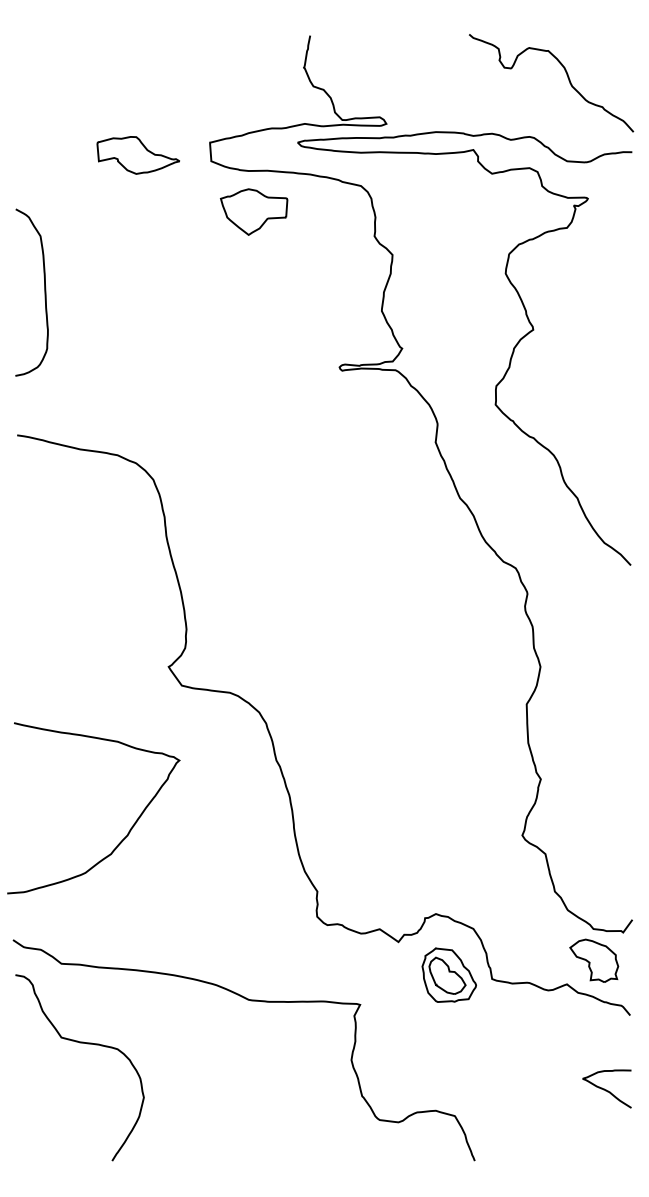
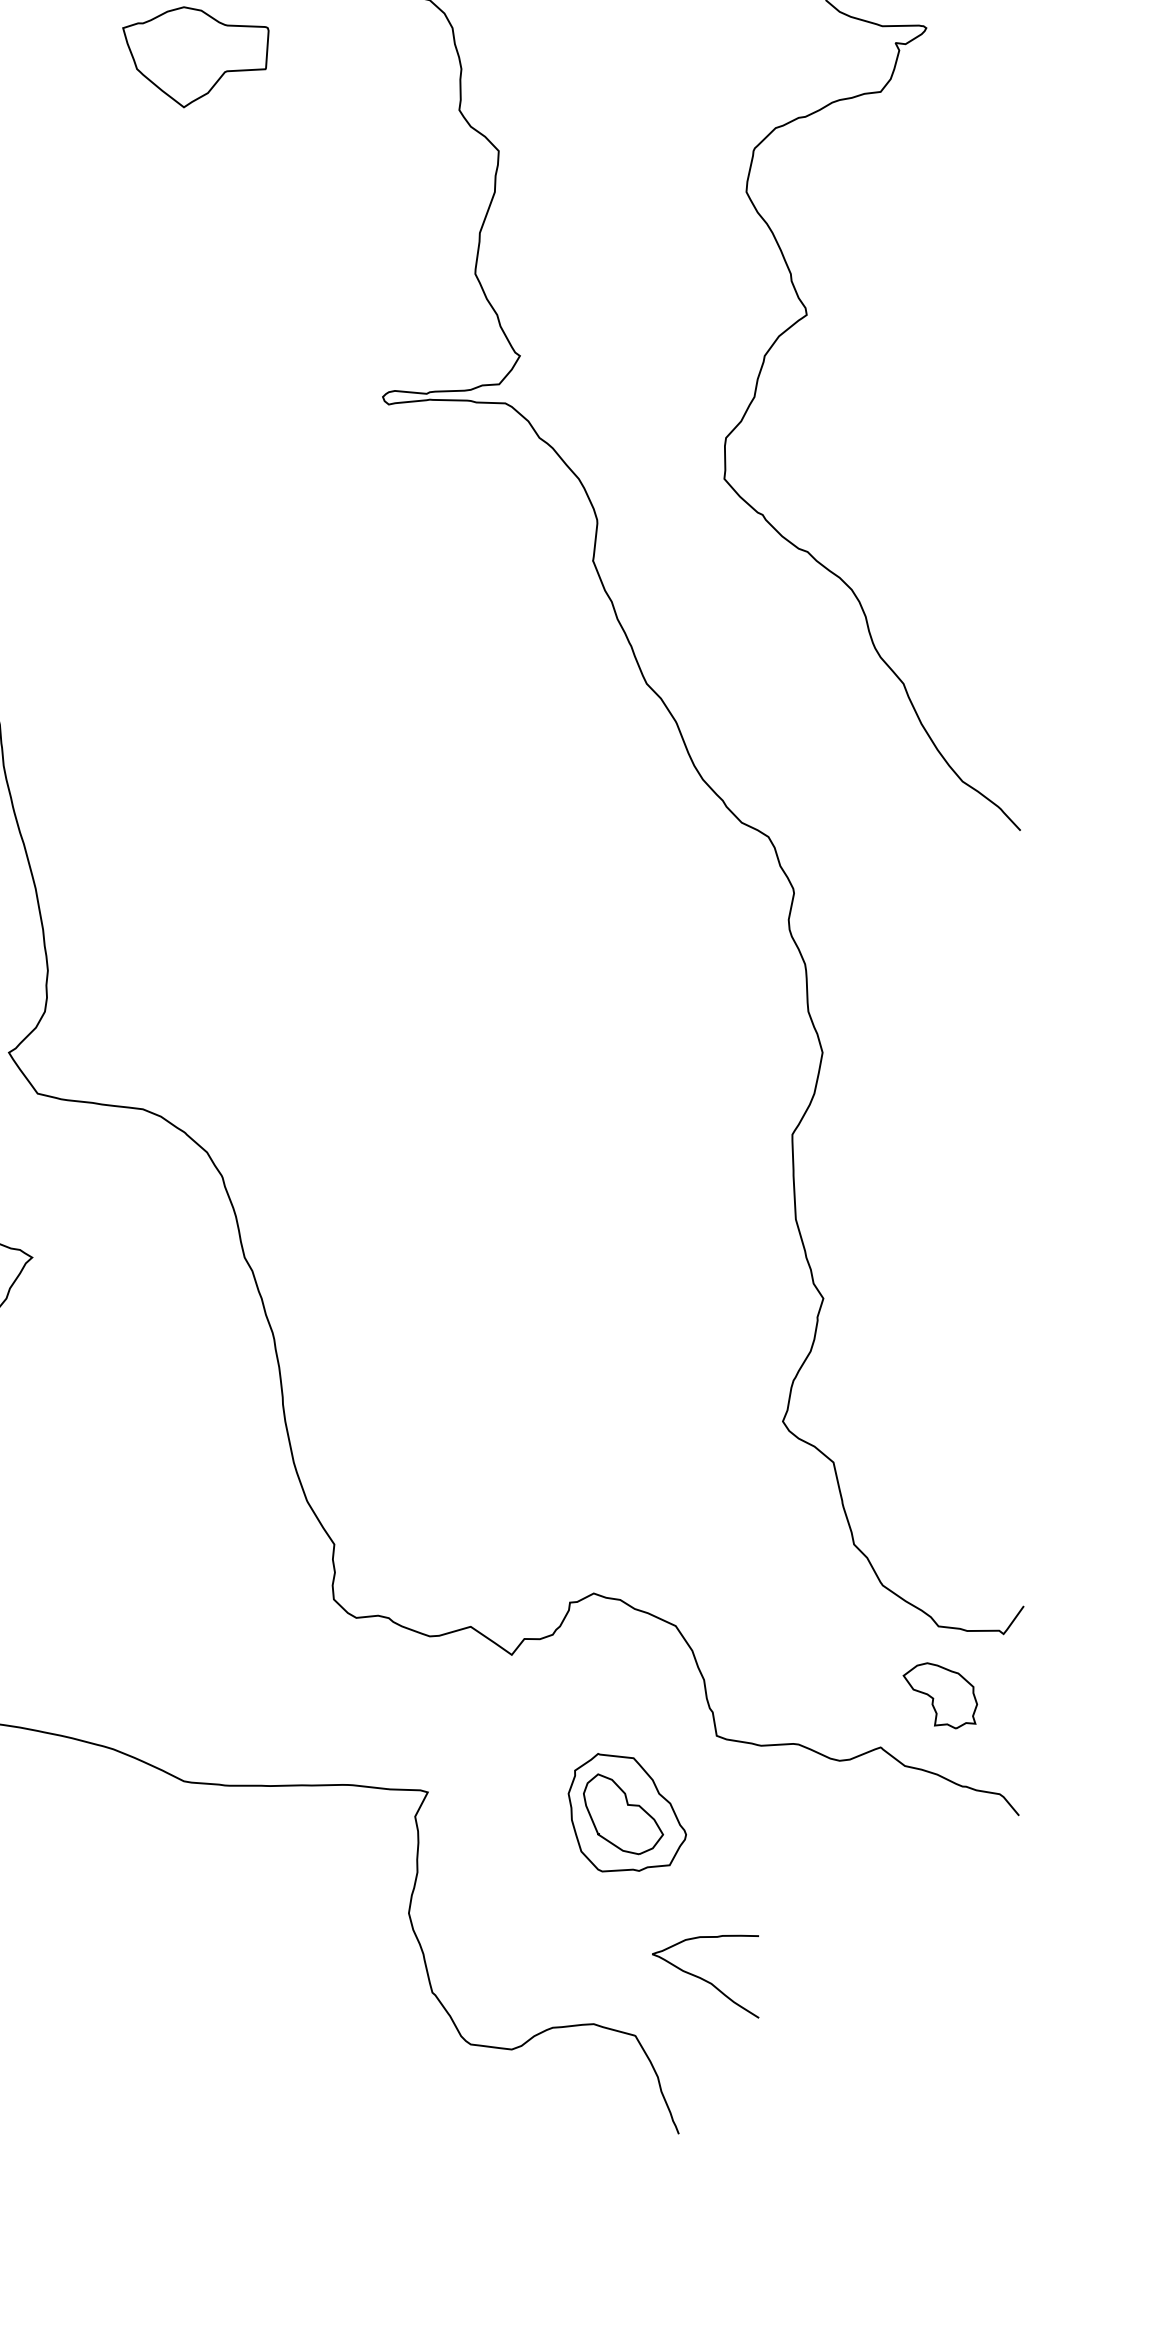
part: (594, 960) -> (940, 1695), size x0.7
part: (448, 974) -> (625, 1811), moved
curve: (606, 1089) -> (704, 1977), moved

